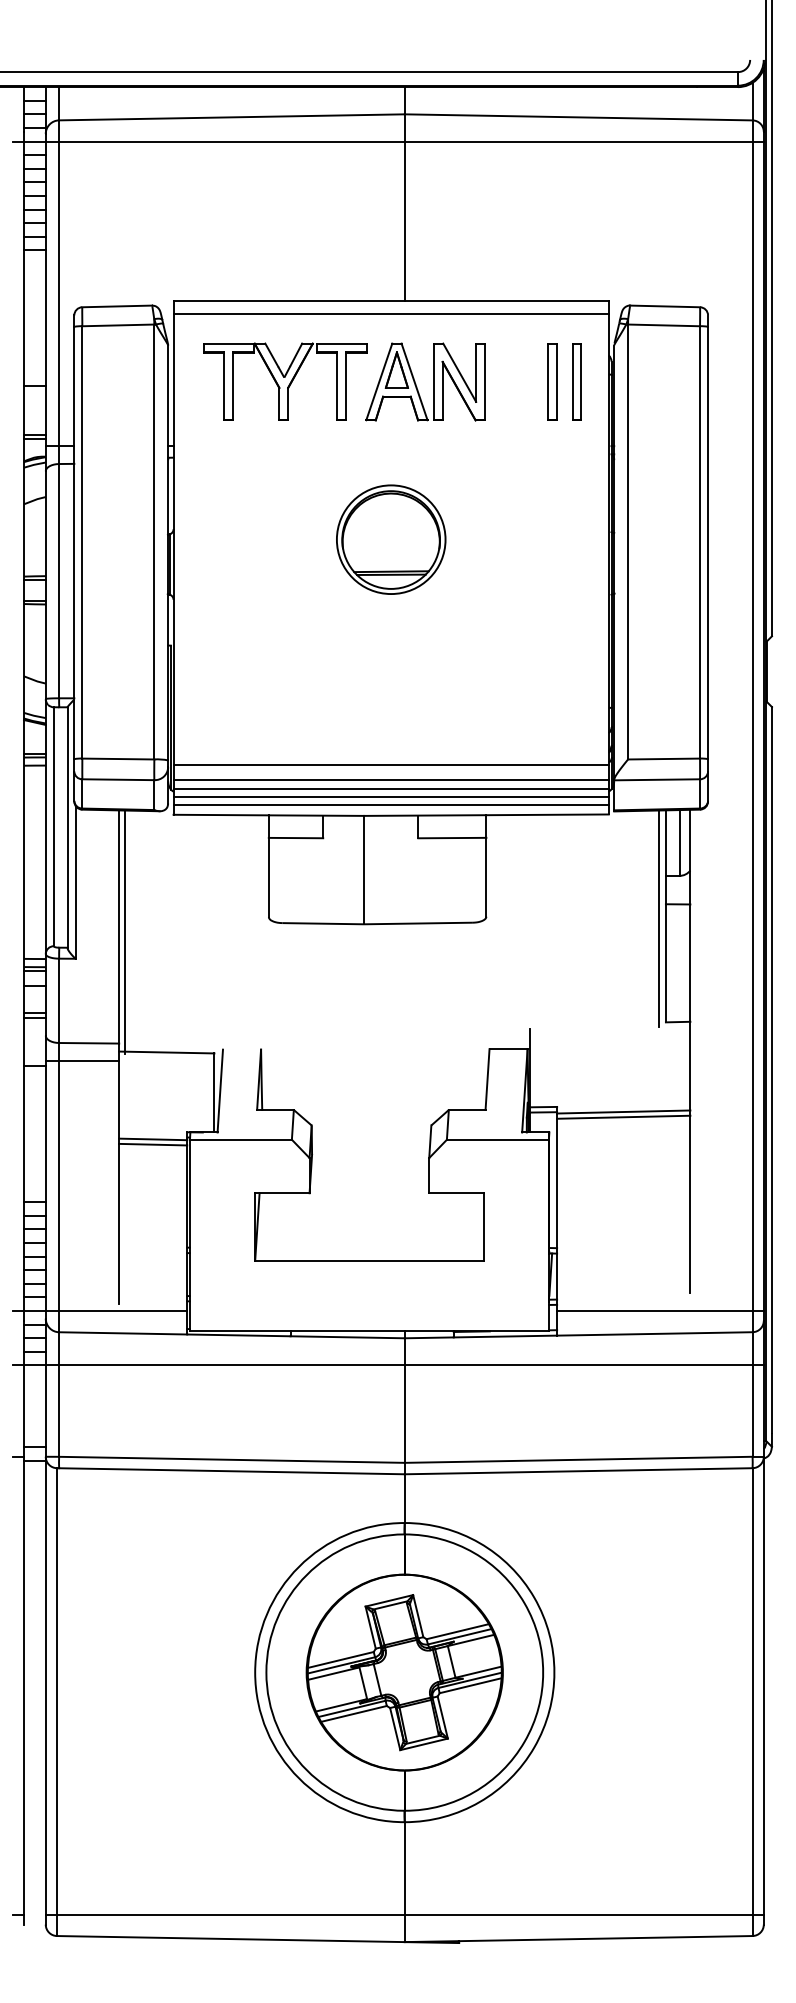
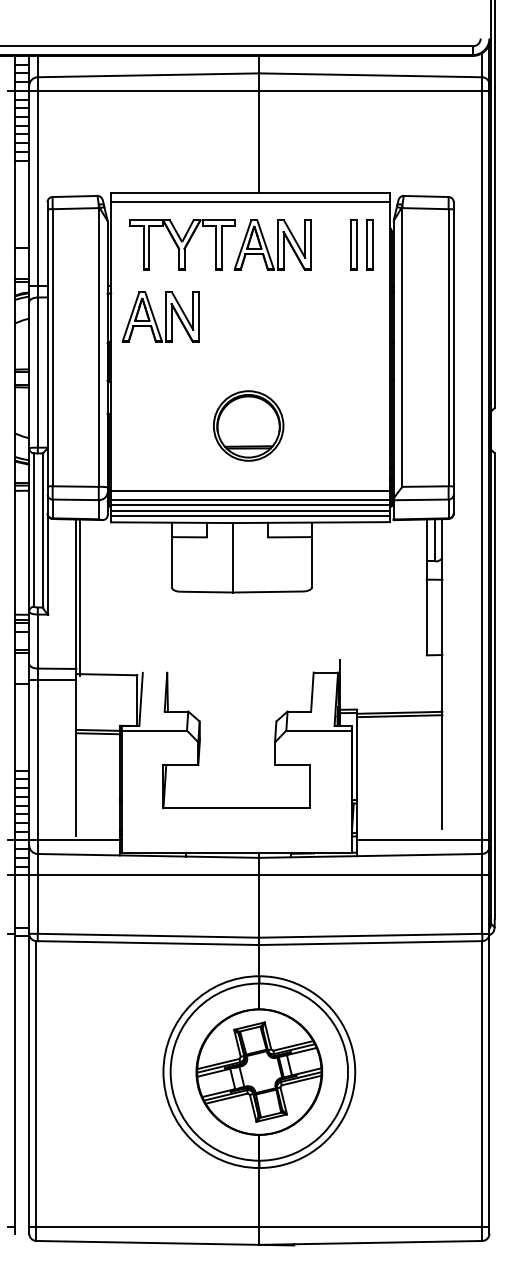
part: (250, 493) -> (160, 316), added
part: (390, 538) -> (248, 425), moved
line: (659, 918) -> (422, 588), removed

